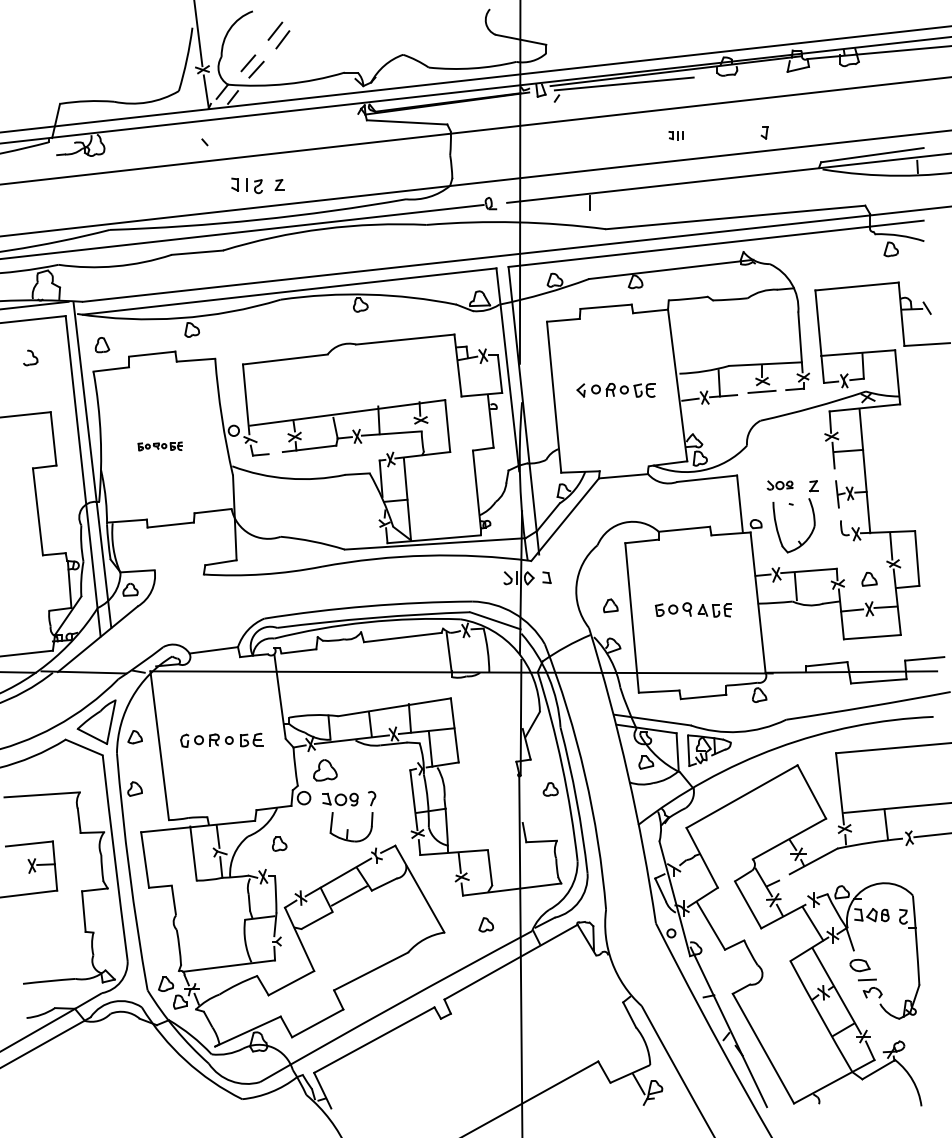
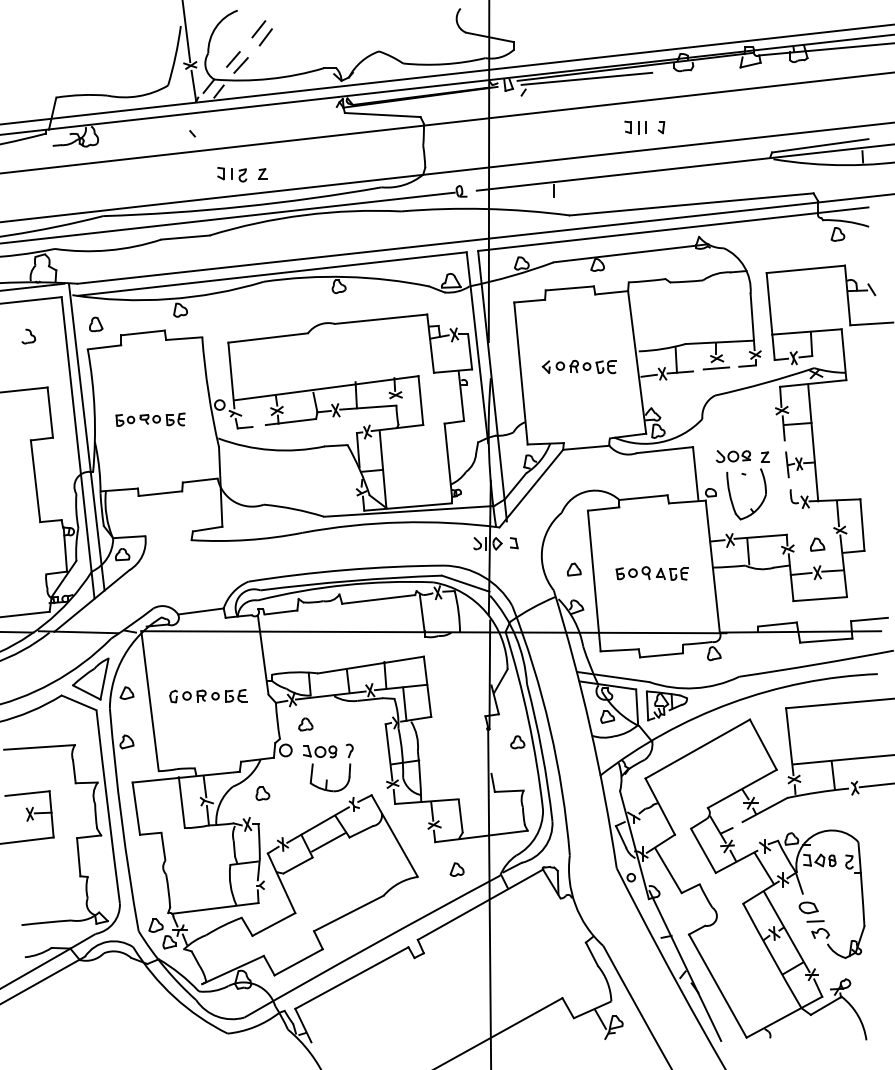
part: (764, 132) -> (661, 127), moved
part: (675, 135) -> (635, 127), size x1.67
part: (160, 446) -> (150, 419), size x1.67
part: (779, 485) -> (732, 456), size x1.43
part: (325, 770) -> (305, 724), size x0.62

